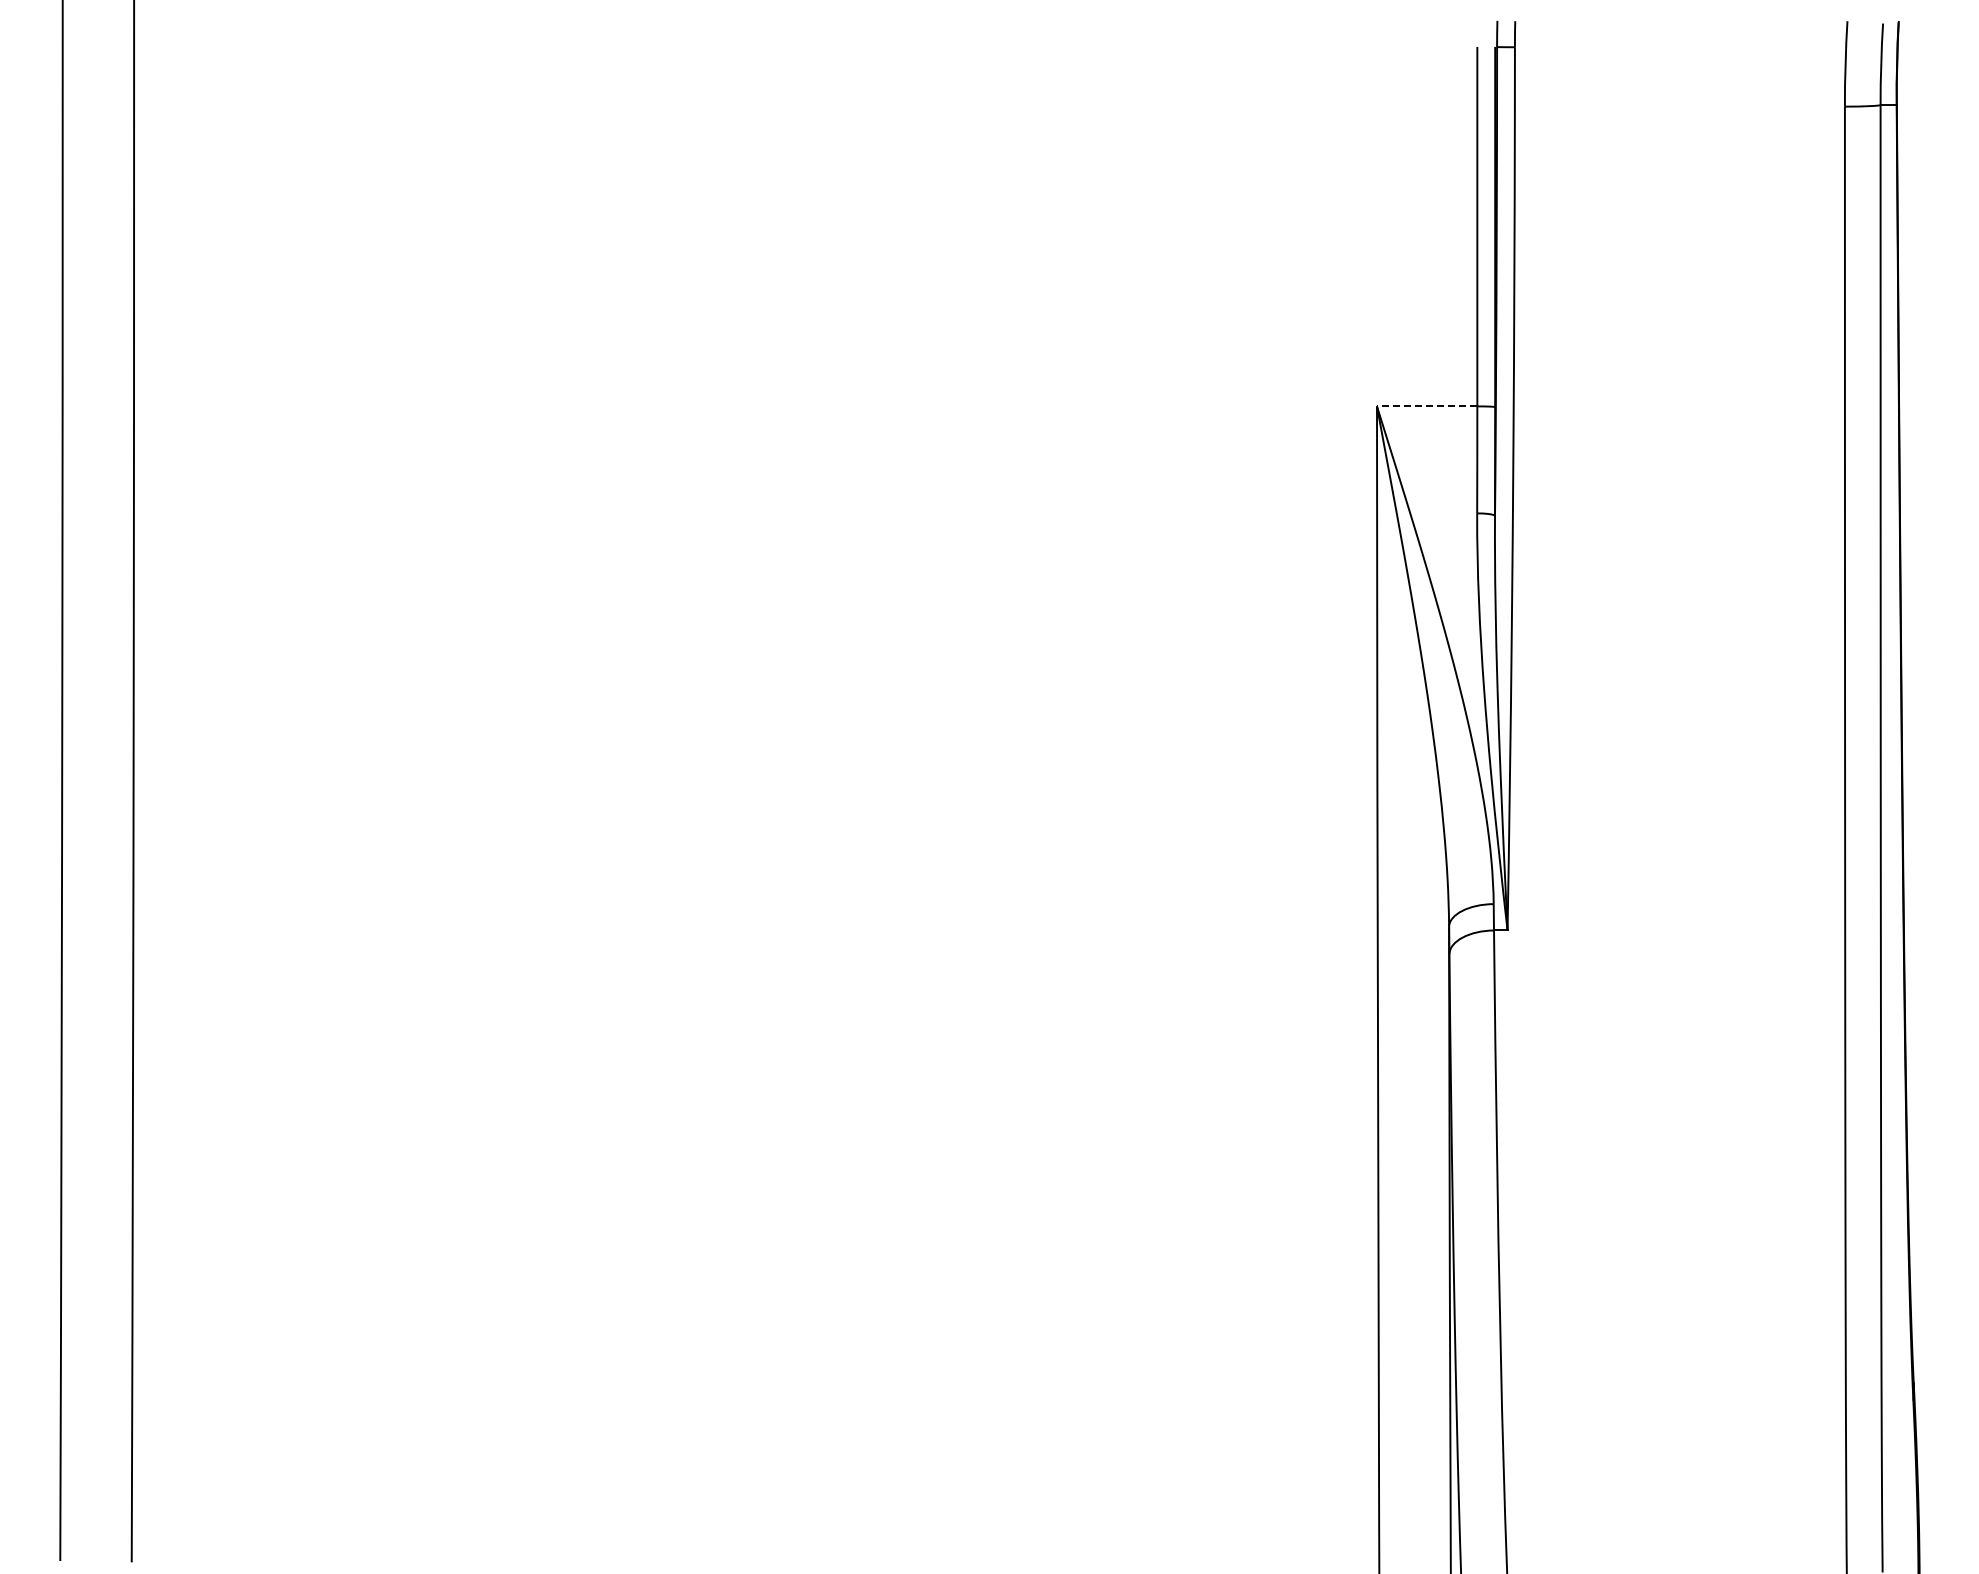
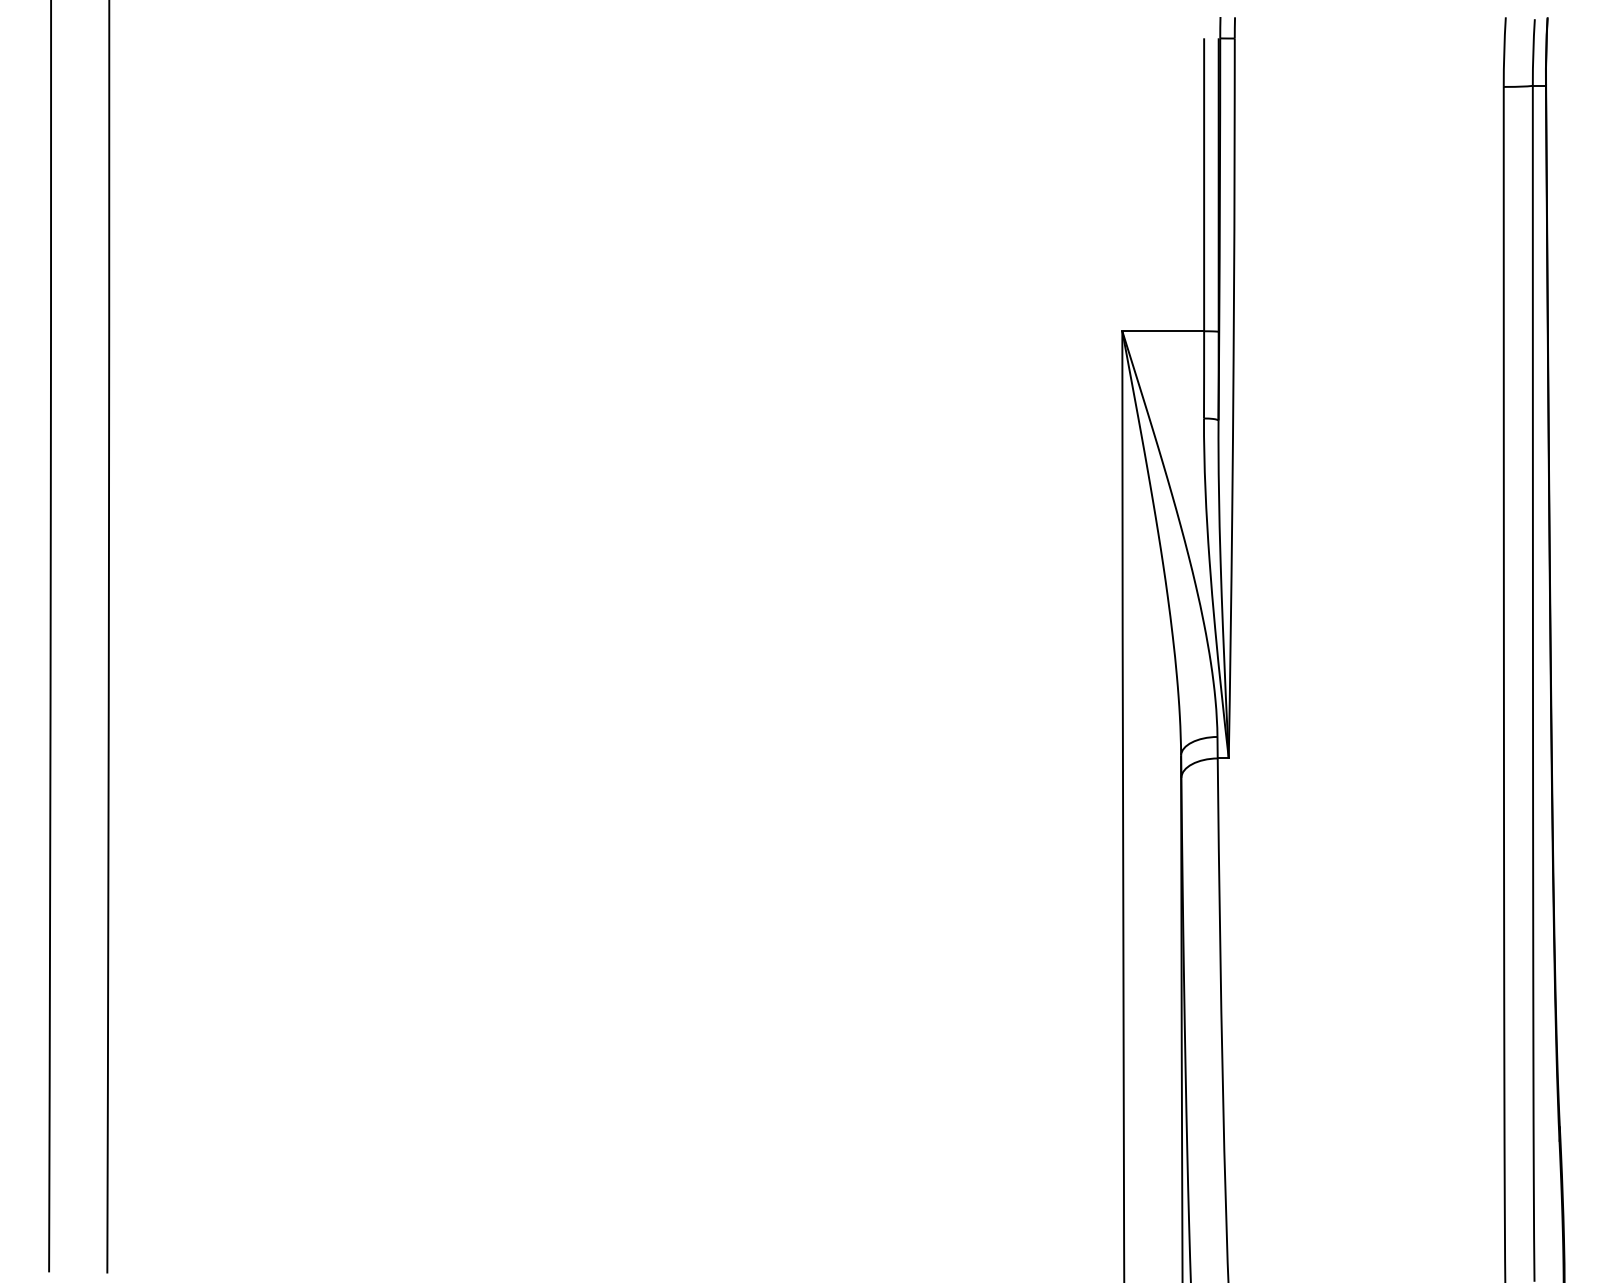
line: (1426, 406) -> (1162, 331), dashed -> solid

